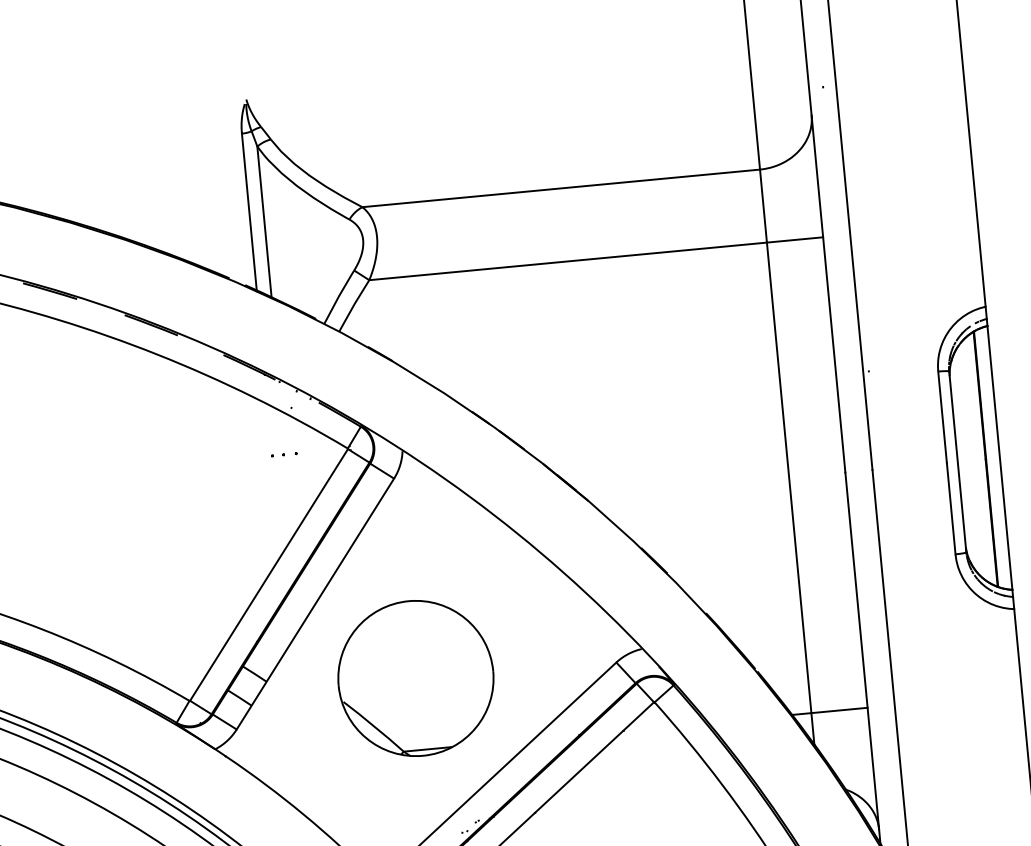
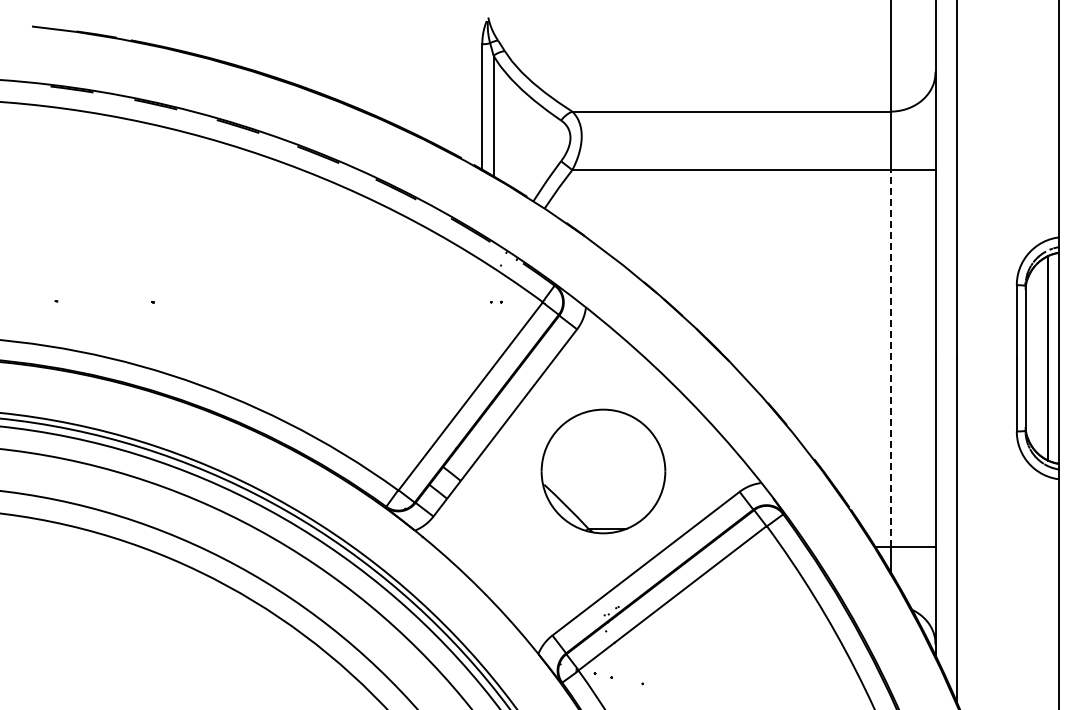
line: (788, 476) -> (890, 357), solid -> dashed
part: (415, 678) -> (603, 471), moved

